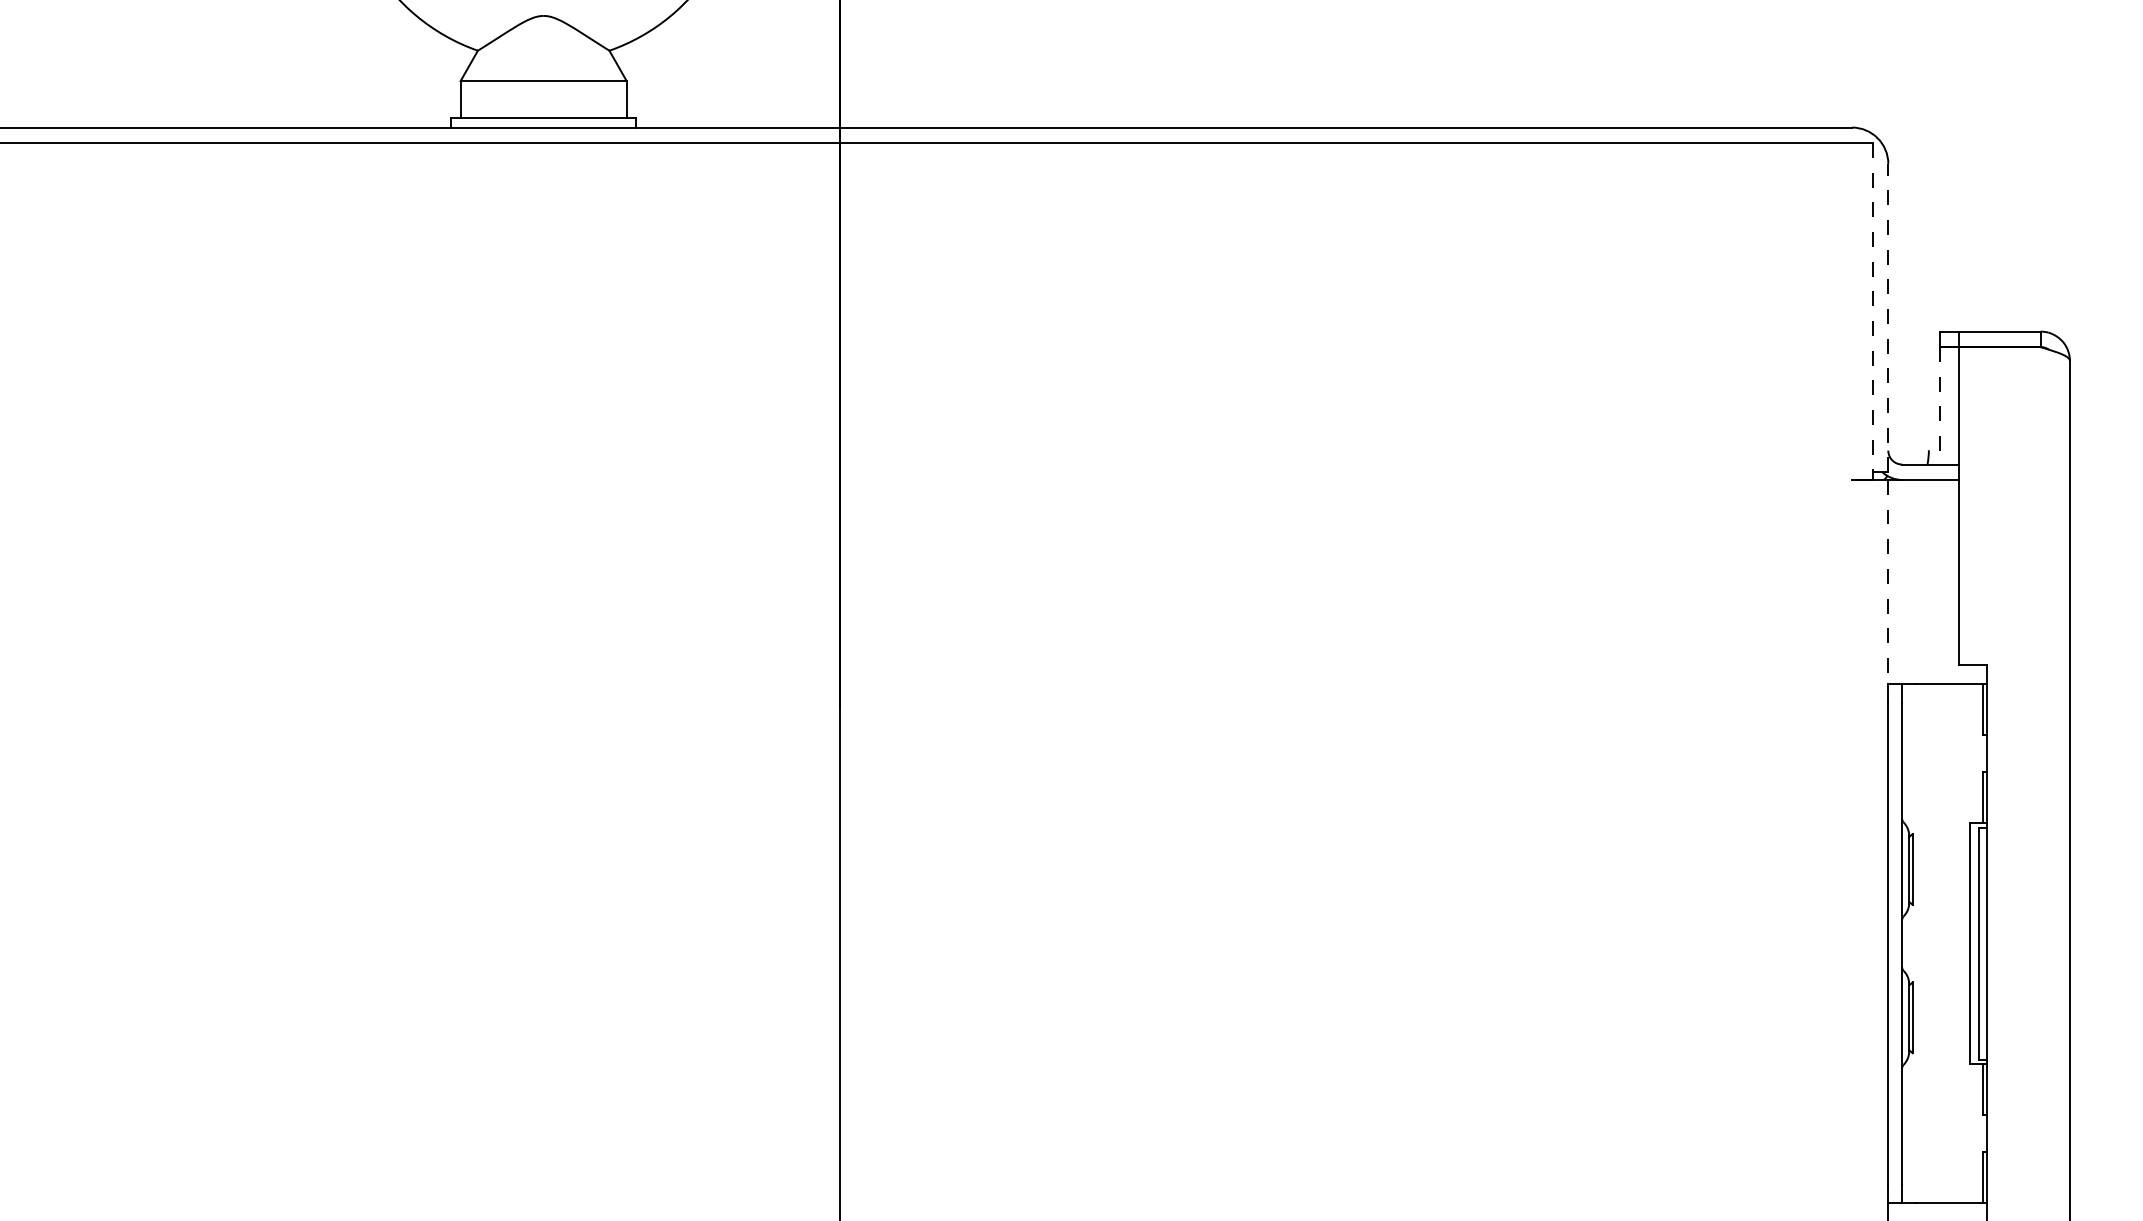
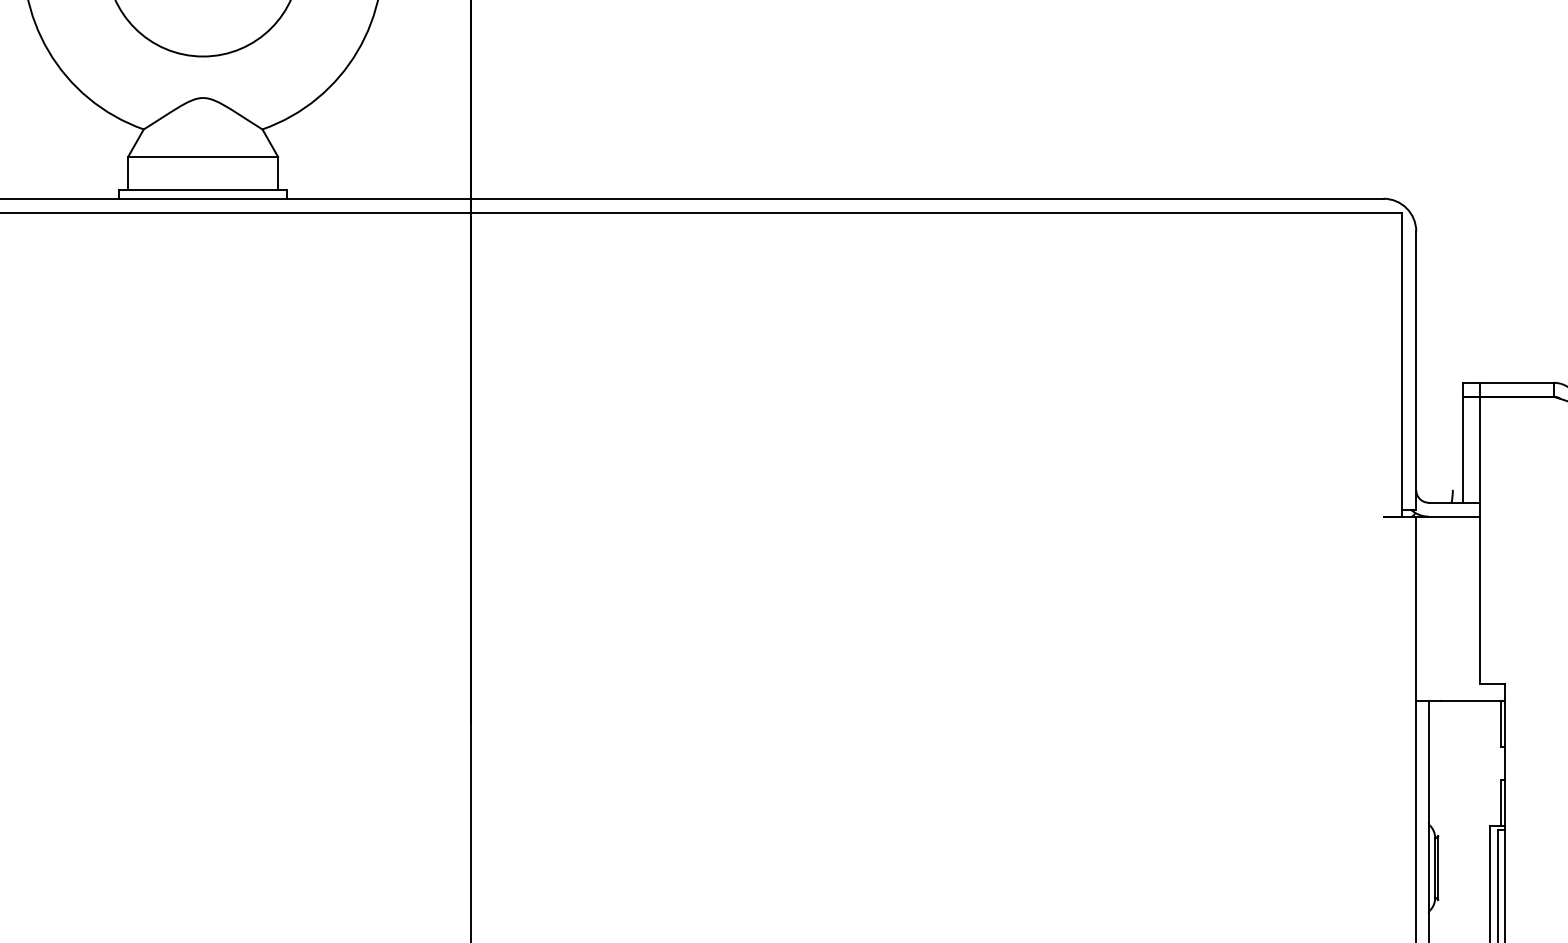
line: (1872, 311) -> (1401, 364), dashed -> solid
line: (1888, 317) -> (1416, 370), dashed -> solid
line: (1940, 405) -> (1463, 449), dashed -> solid
line: (1888, 582) -> (1416, 609), dashed -> solid

